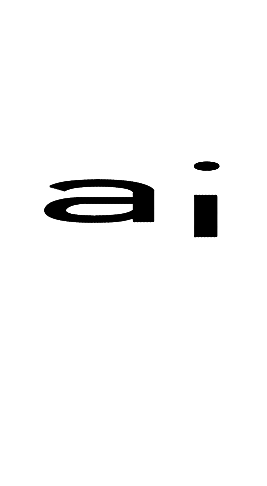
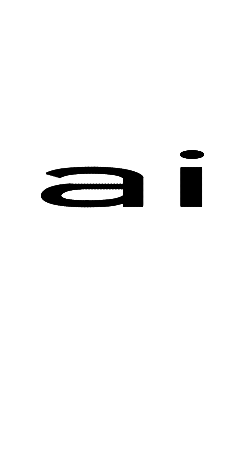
part: (205, 215) -> (190, 186), moved

